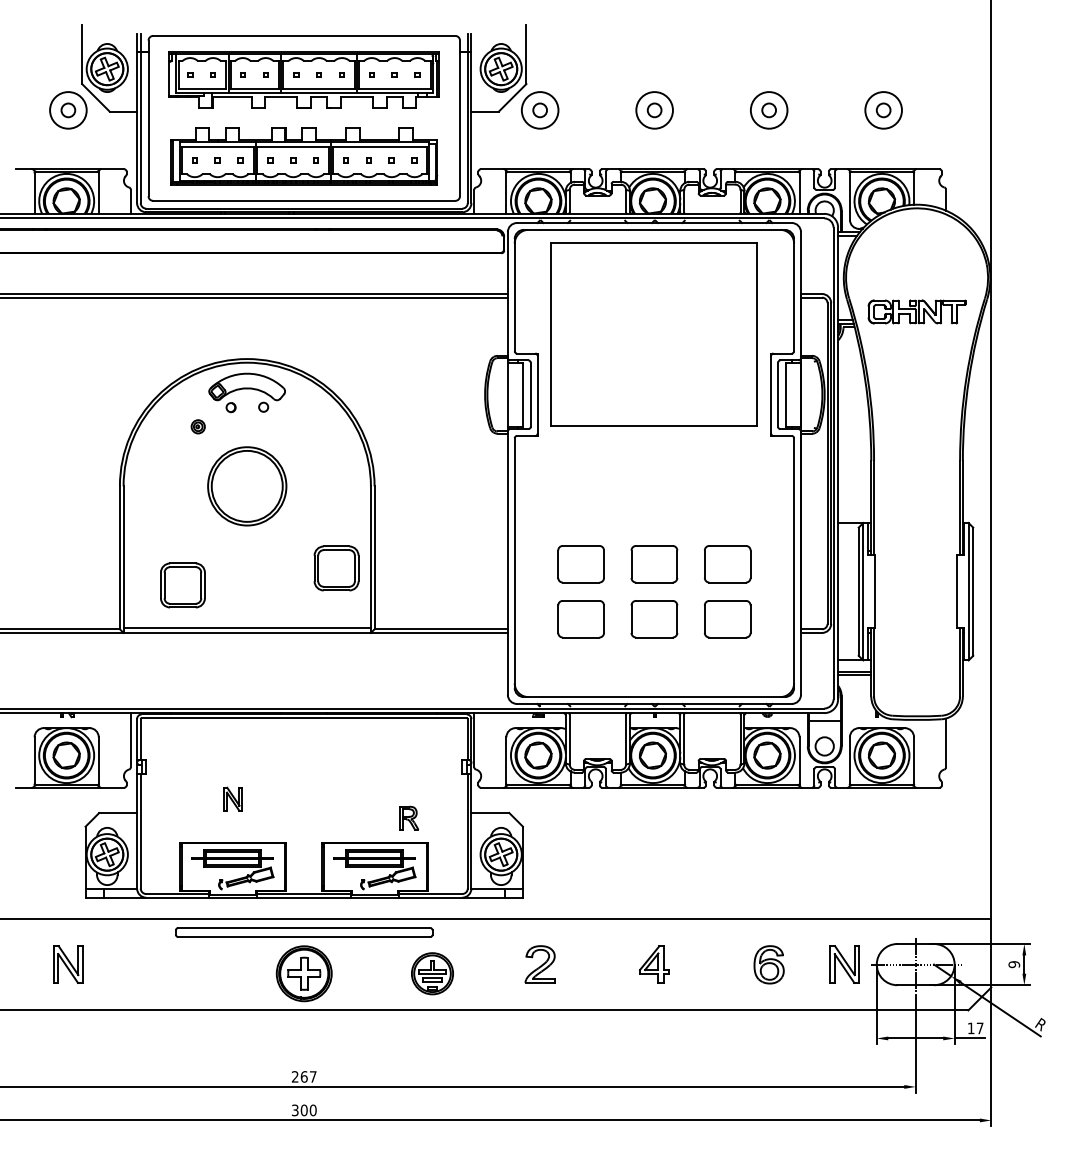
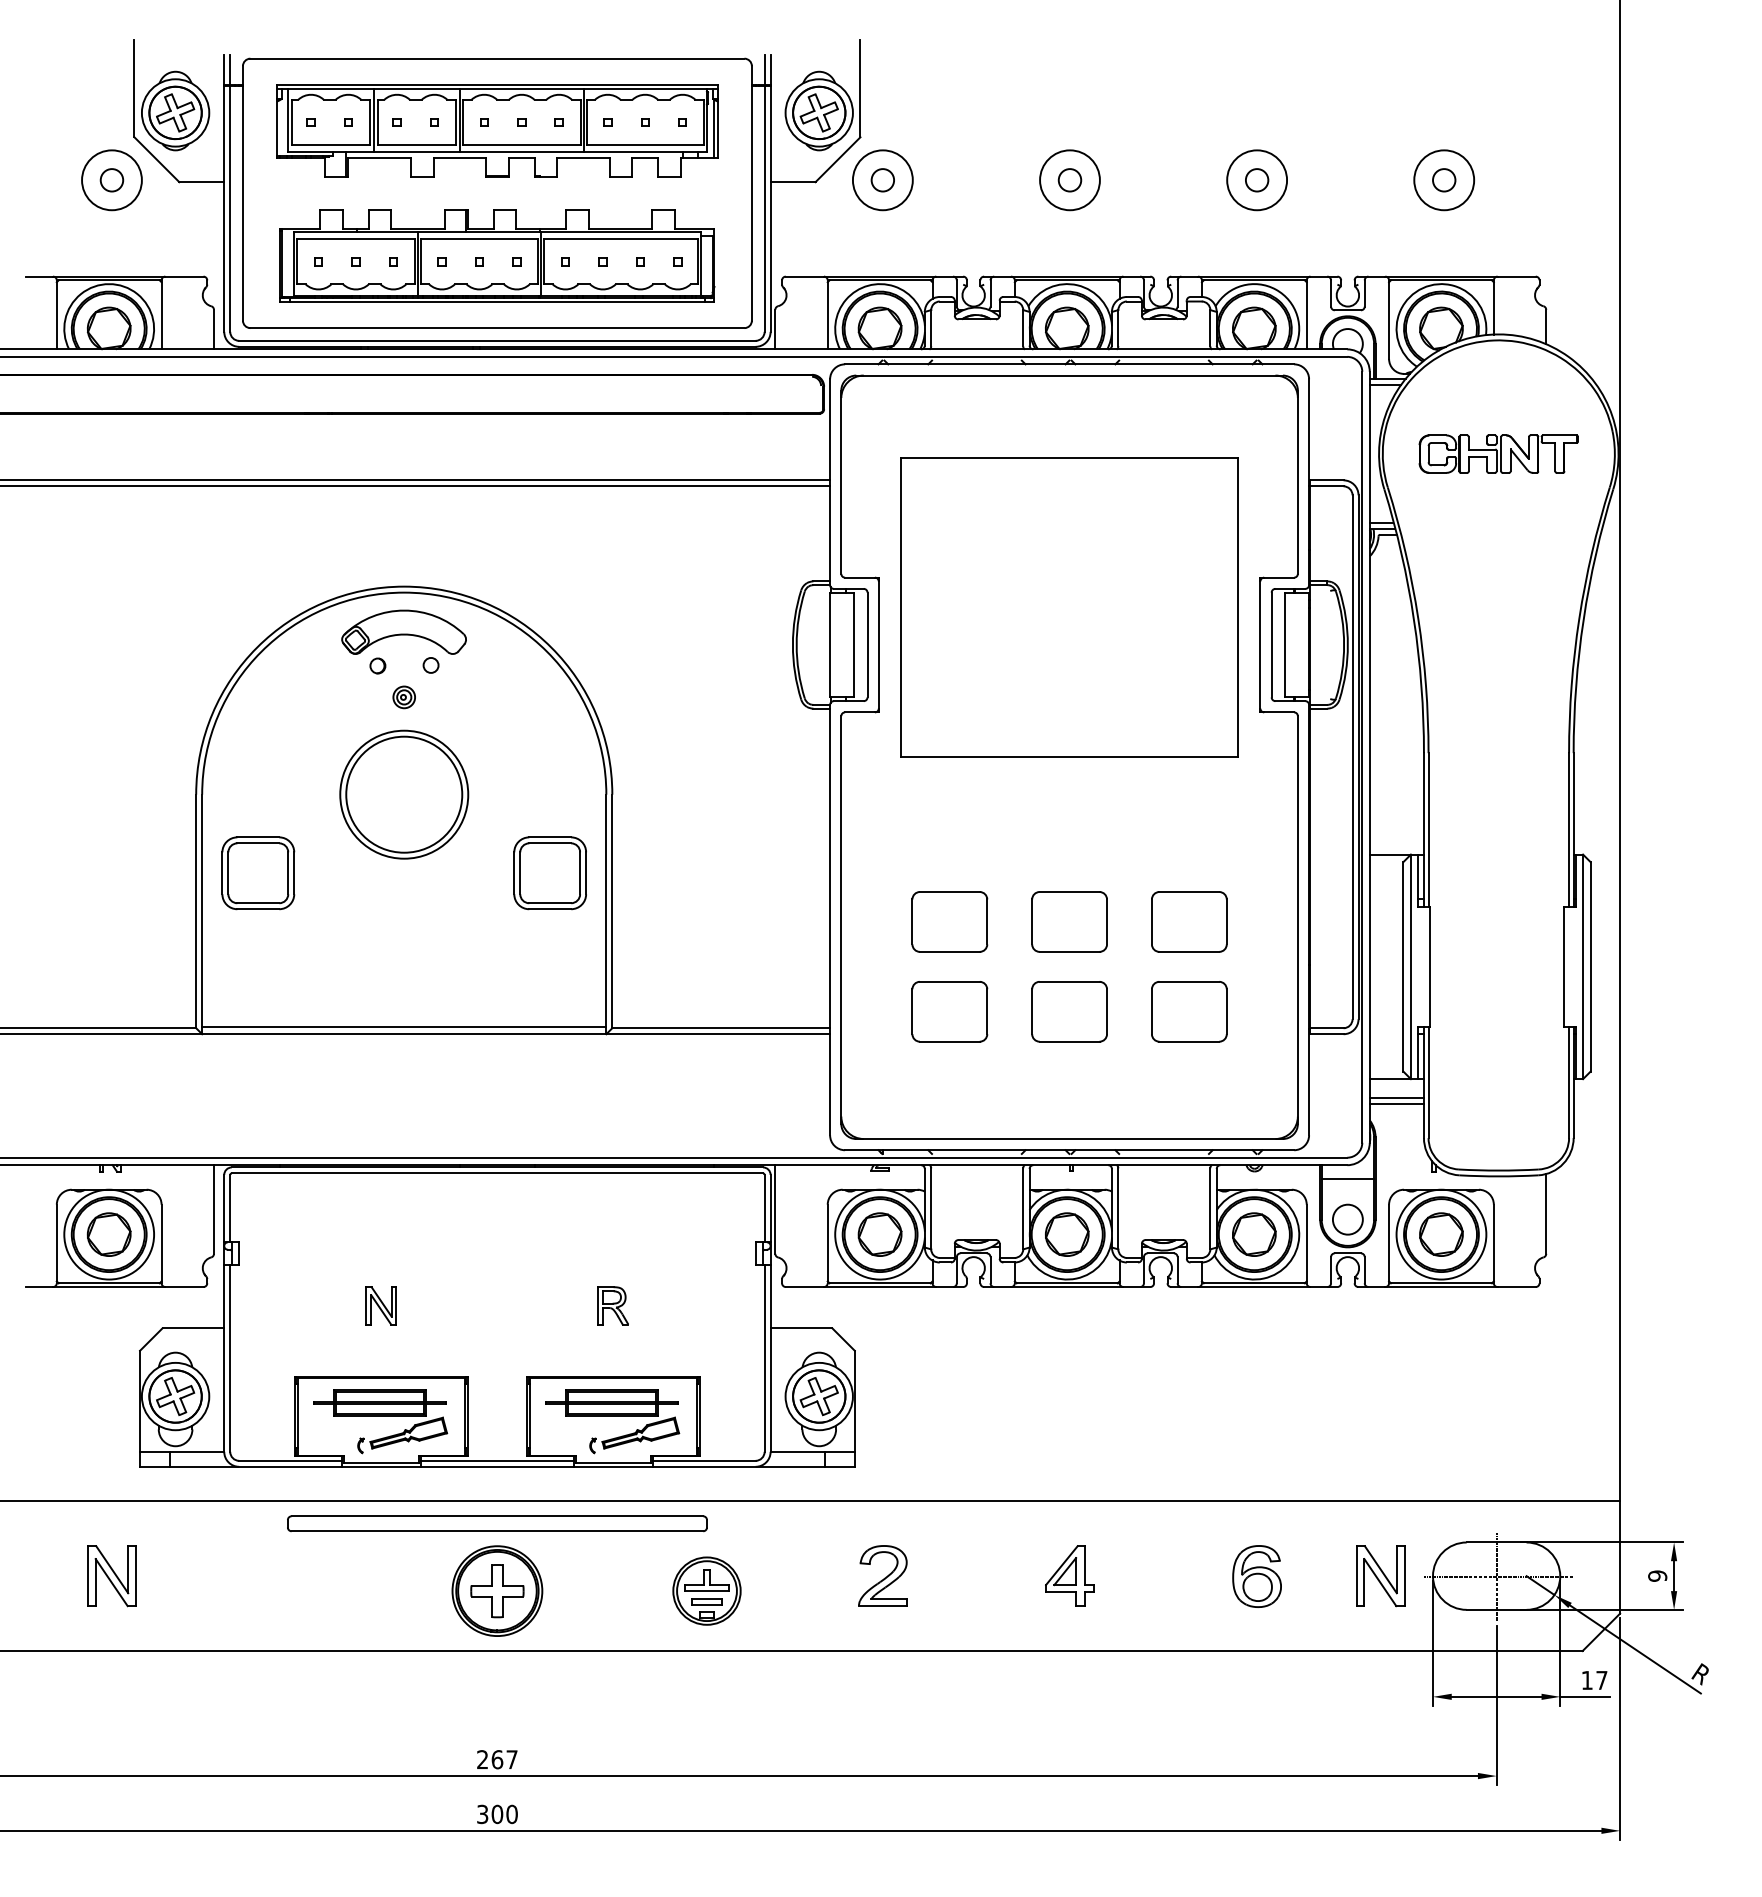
part: (916, 311) -> (1497, 453), moved
part: (653, 334) -> (1068, 606), moved
part: (197, 426) -> (403, 696), moved
part: (336, 568) -> (550, 873), moved
part: (182, 585) -> (257, 873), moved
part: (408, 817) -> (612, 1304), moved

